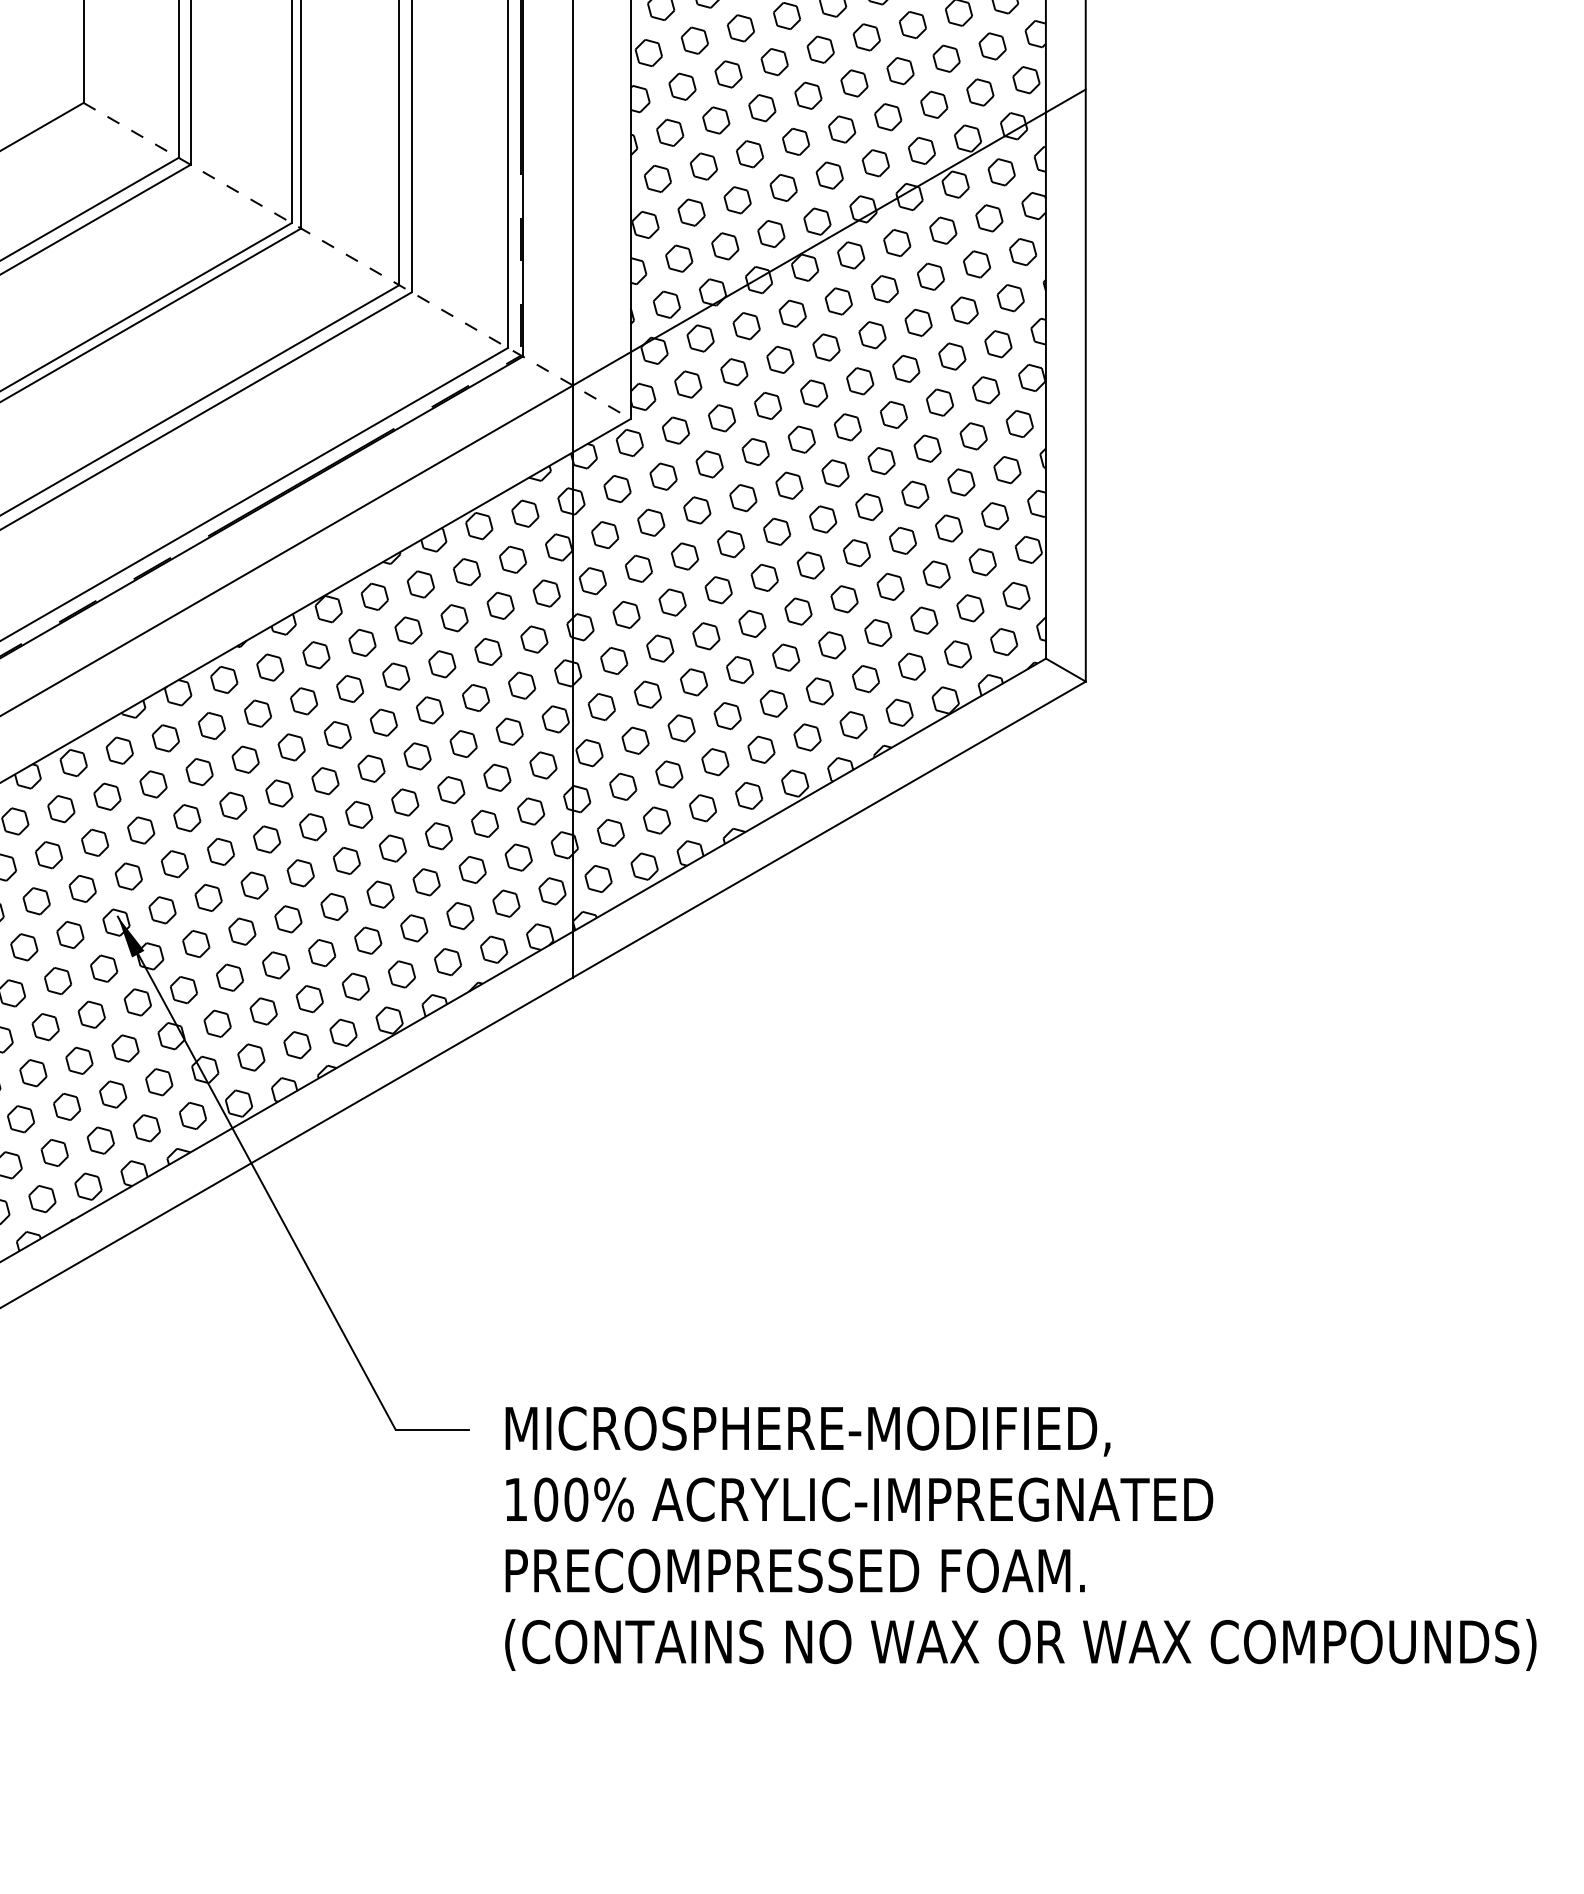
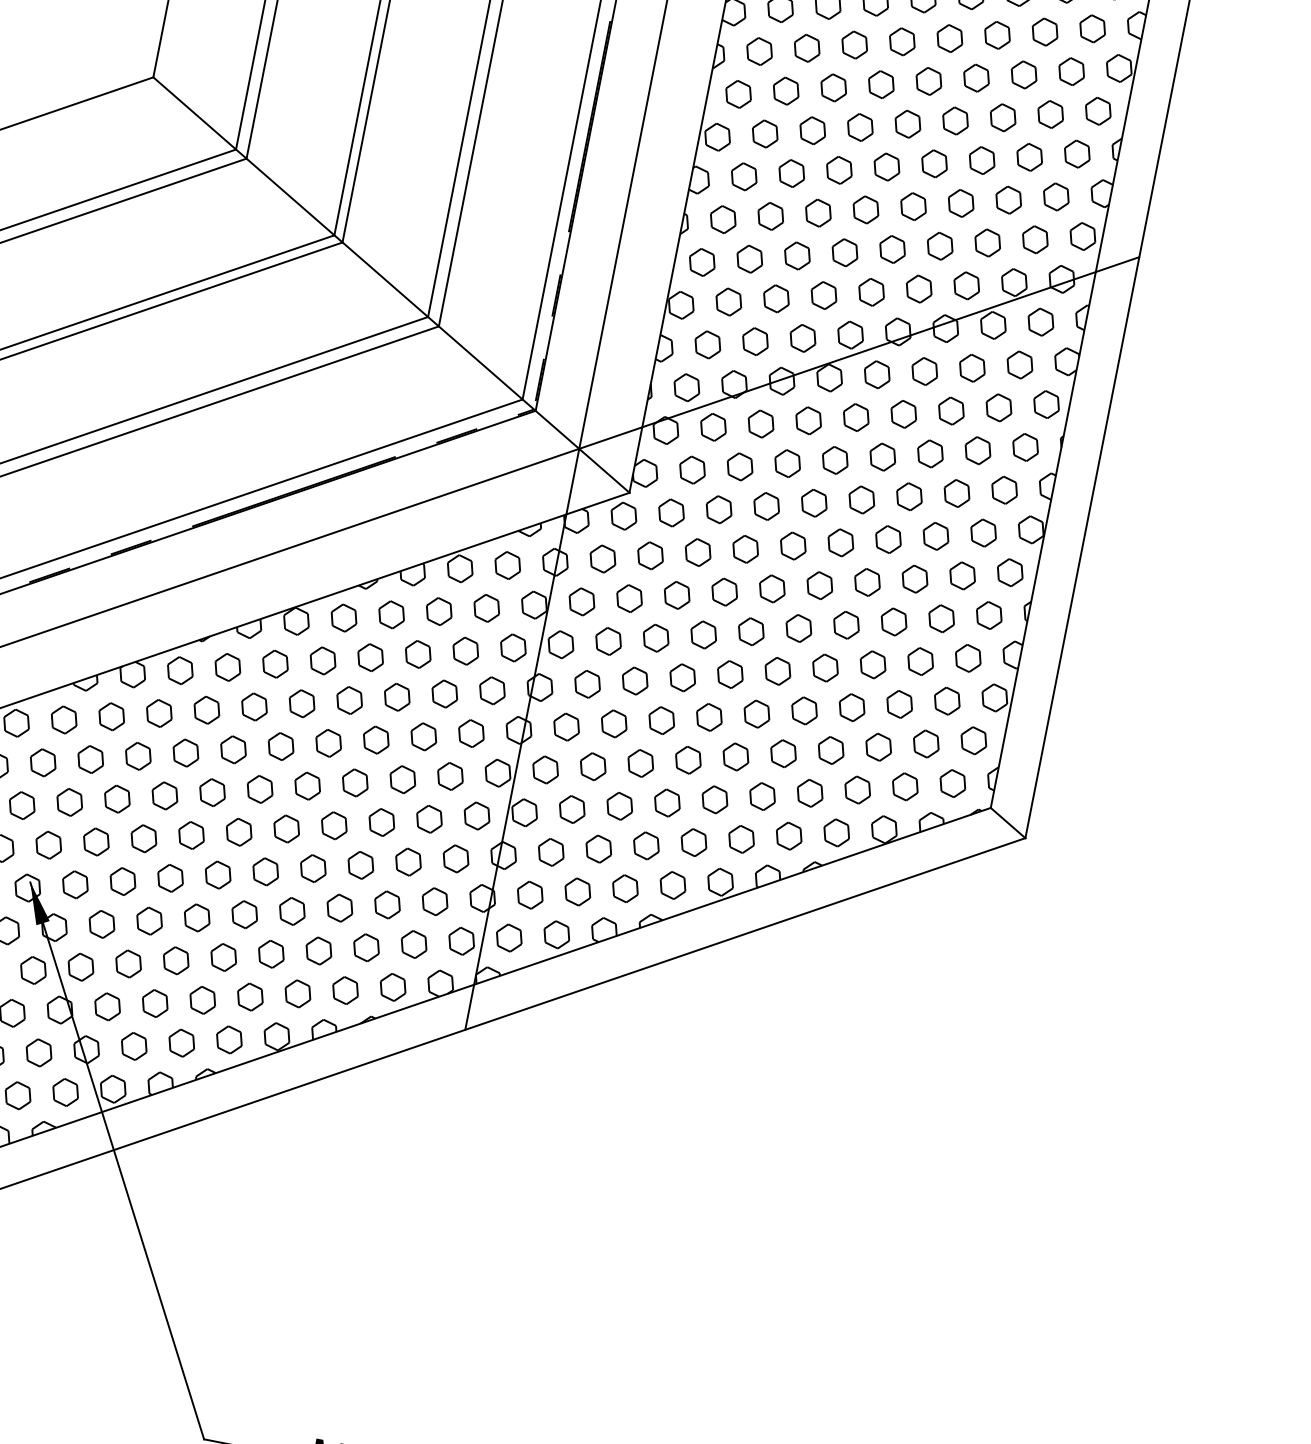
line: (357, 260) -> (391, 284), dashed -> solid

